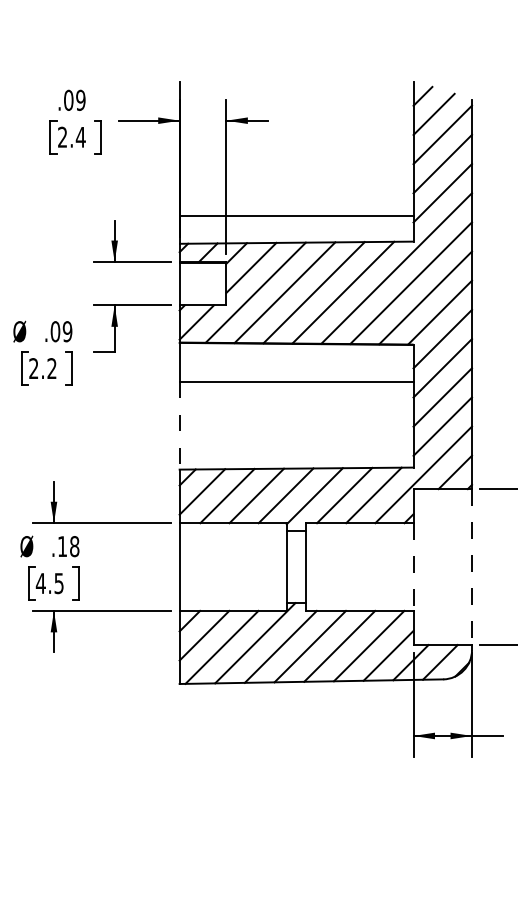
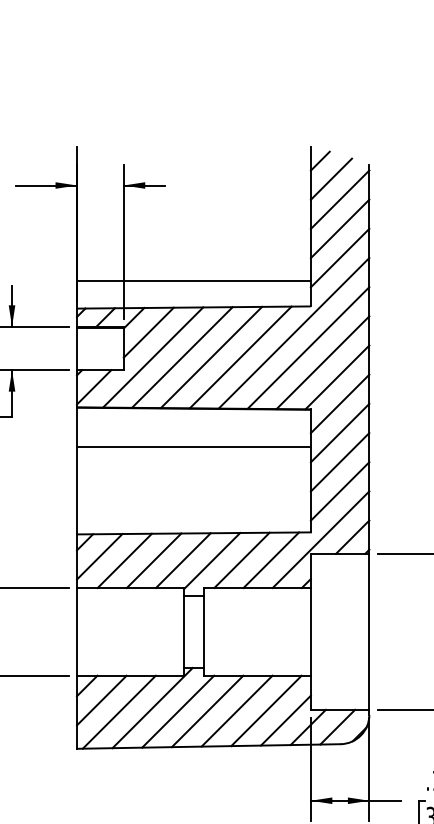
line: (179, 425) -> (76, 490), dashed -> solid
line: (413, 567) -> (310, 632), dashed -> solid
line: (472, 567) -> (369, 632), dashed -> solid

